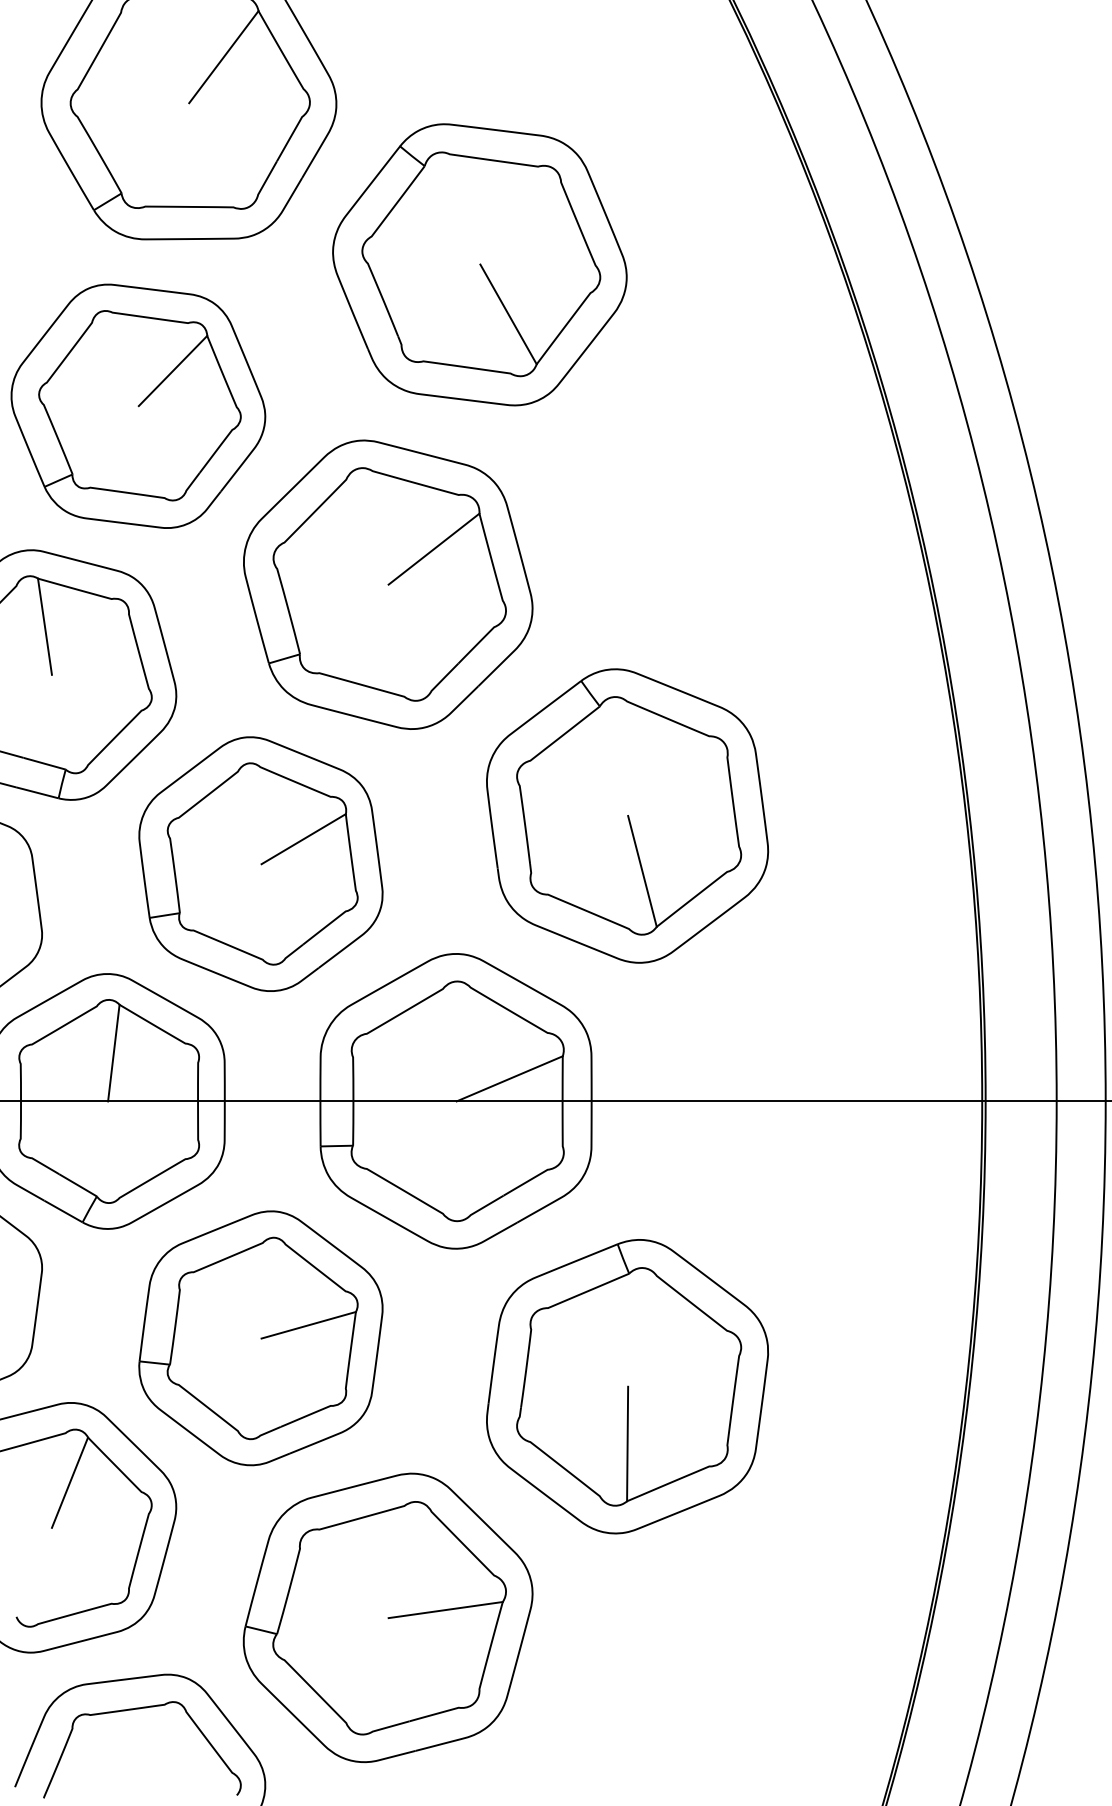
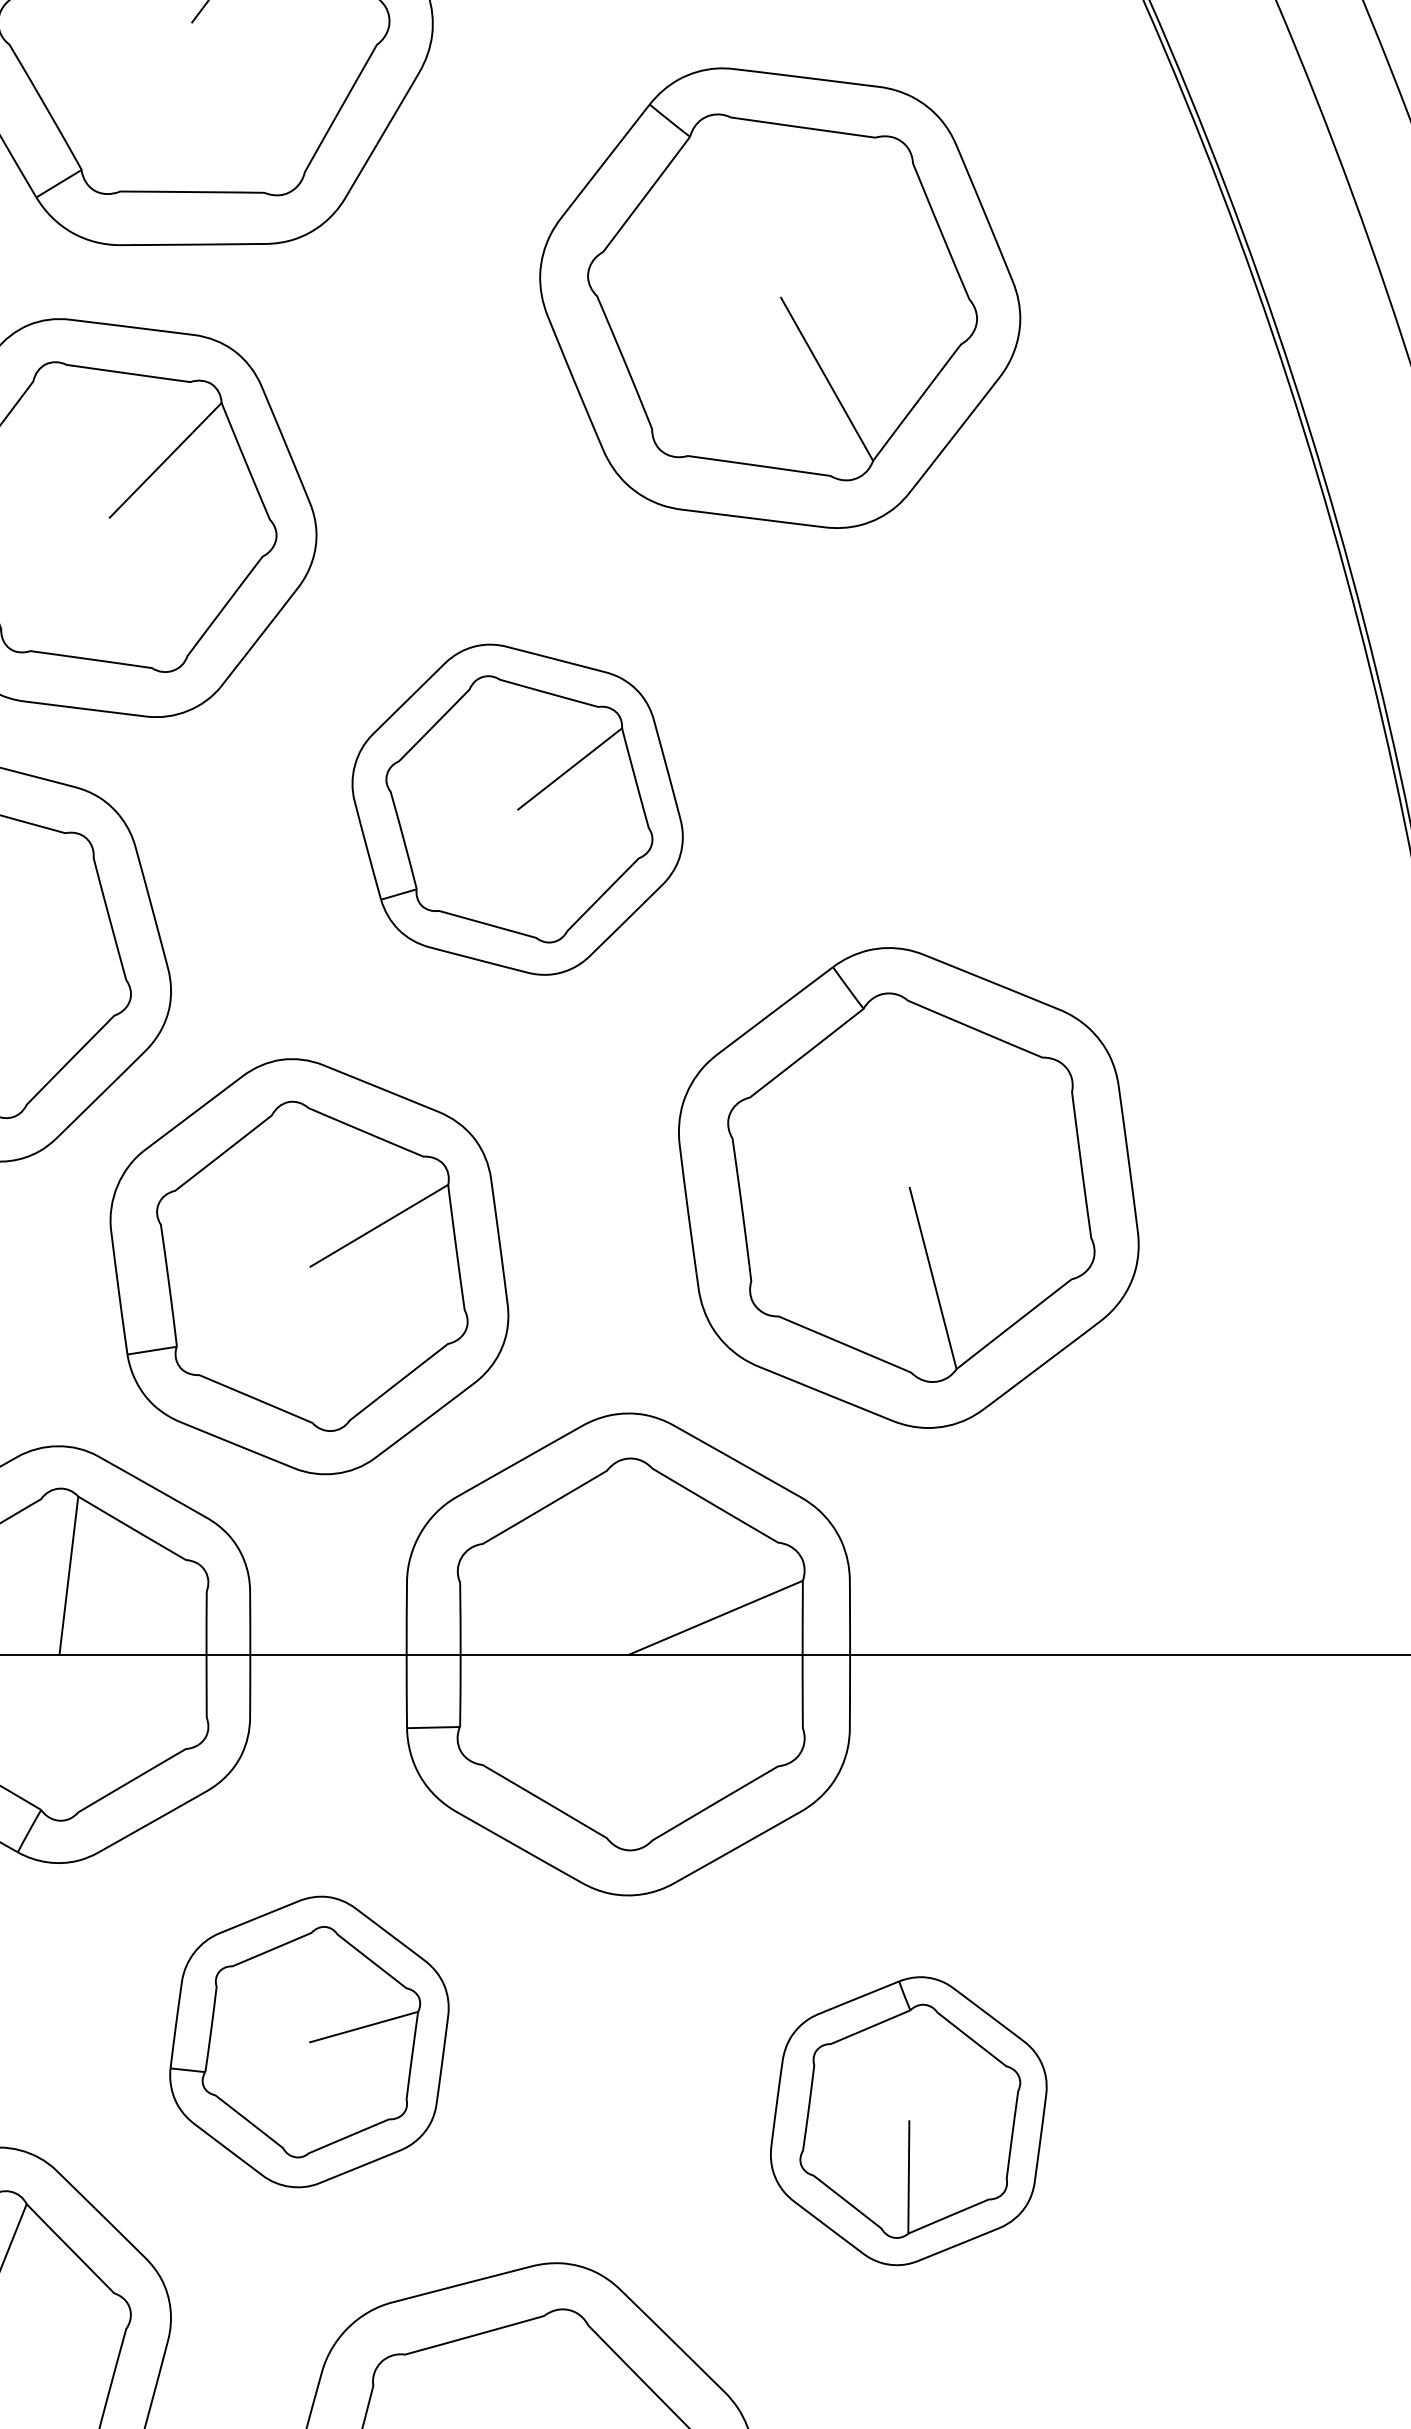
part: (479, 264) -> (779, 297), moved
part: (388, 584) -> (517, 809), size x0.7
part: (260, 1338) -> (308, 2042), size x0.7
part: (627, 1386) -> (908, 2120), size x0.6

